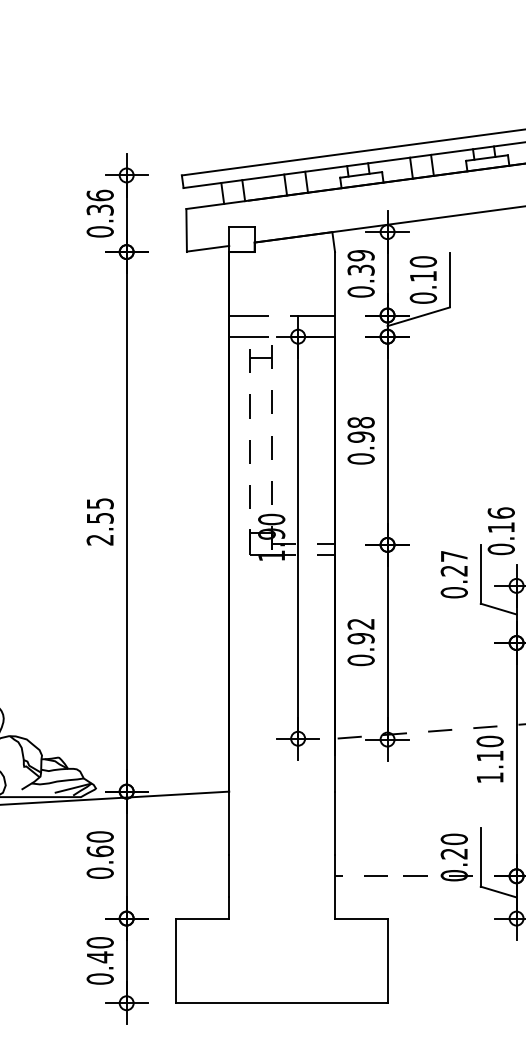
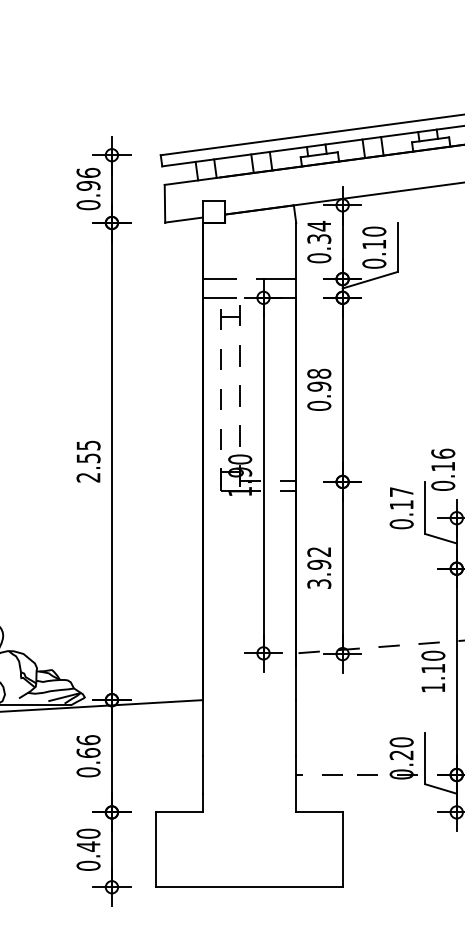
text: (100, 209) -> (88, 185), 0.36 -> 0.96
text: (361, 254) -> (319, 225), 0.39 -> 0.34
text: (454, 570) -> (401, 504), 0.27 -> 0.17
text: (361, 660) -> (319, 584), 0.92 -> 3.92
text: (100, 837) -> (88, 740), 0.60 -> 0.66

